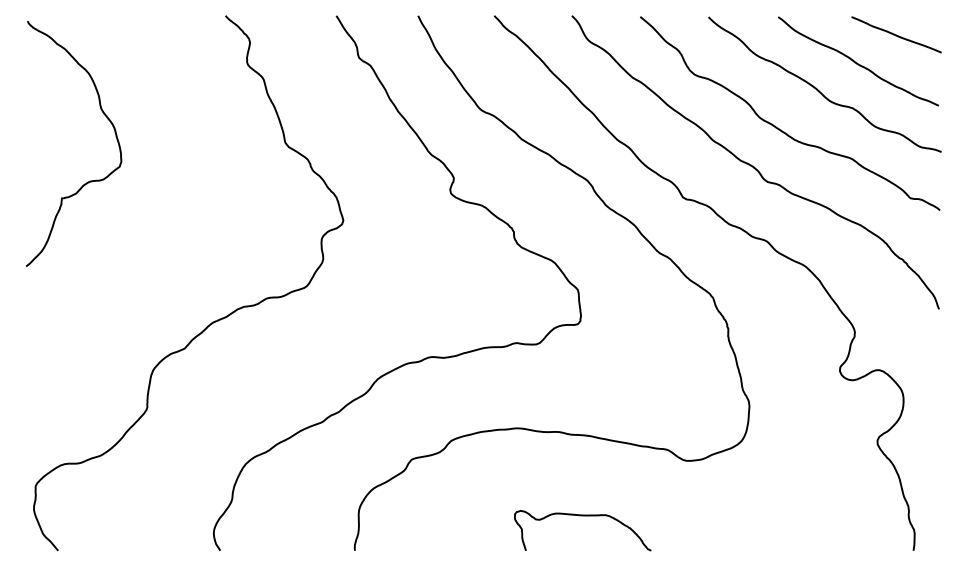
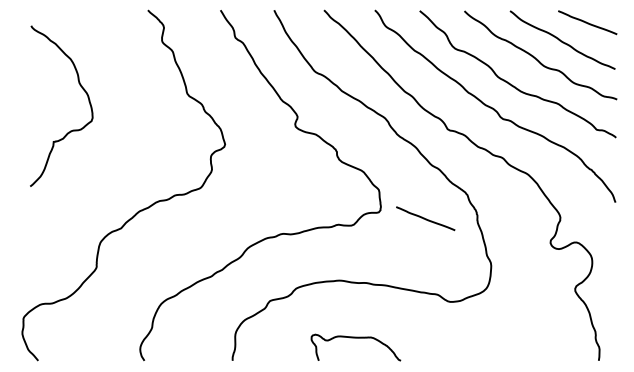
curve: (105, 118) -> (82, 89), moved
line: (649, 333) -> (425, 218), added
curve: (581, 516) -> (355, 338), moved

